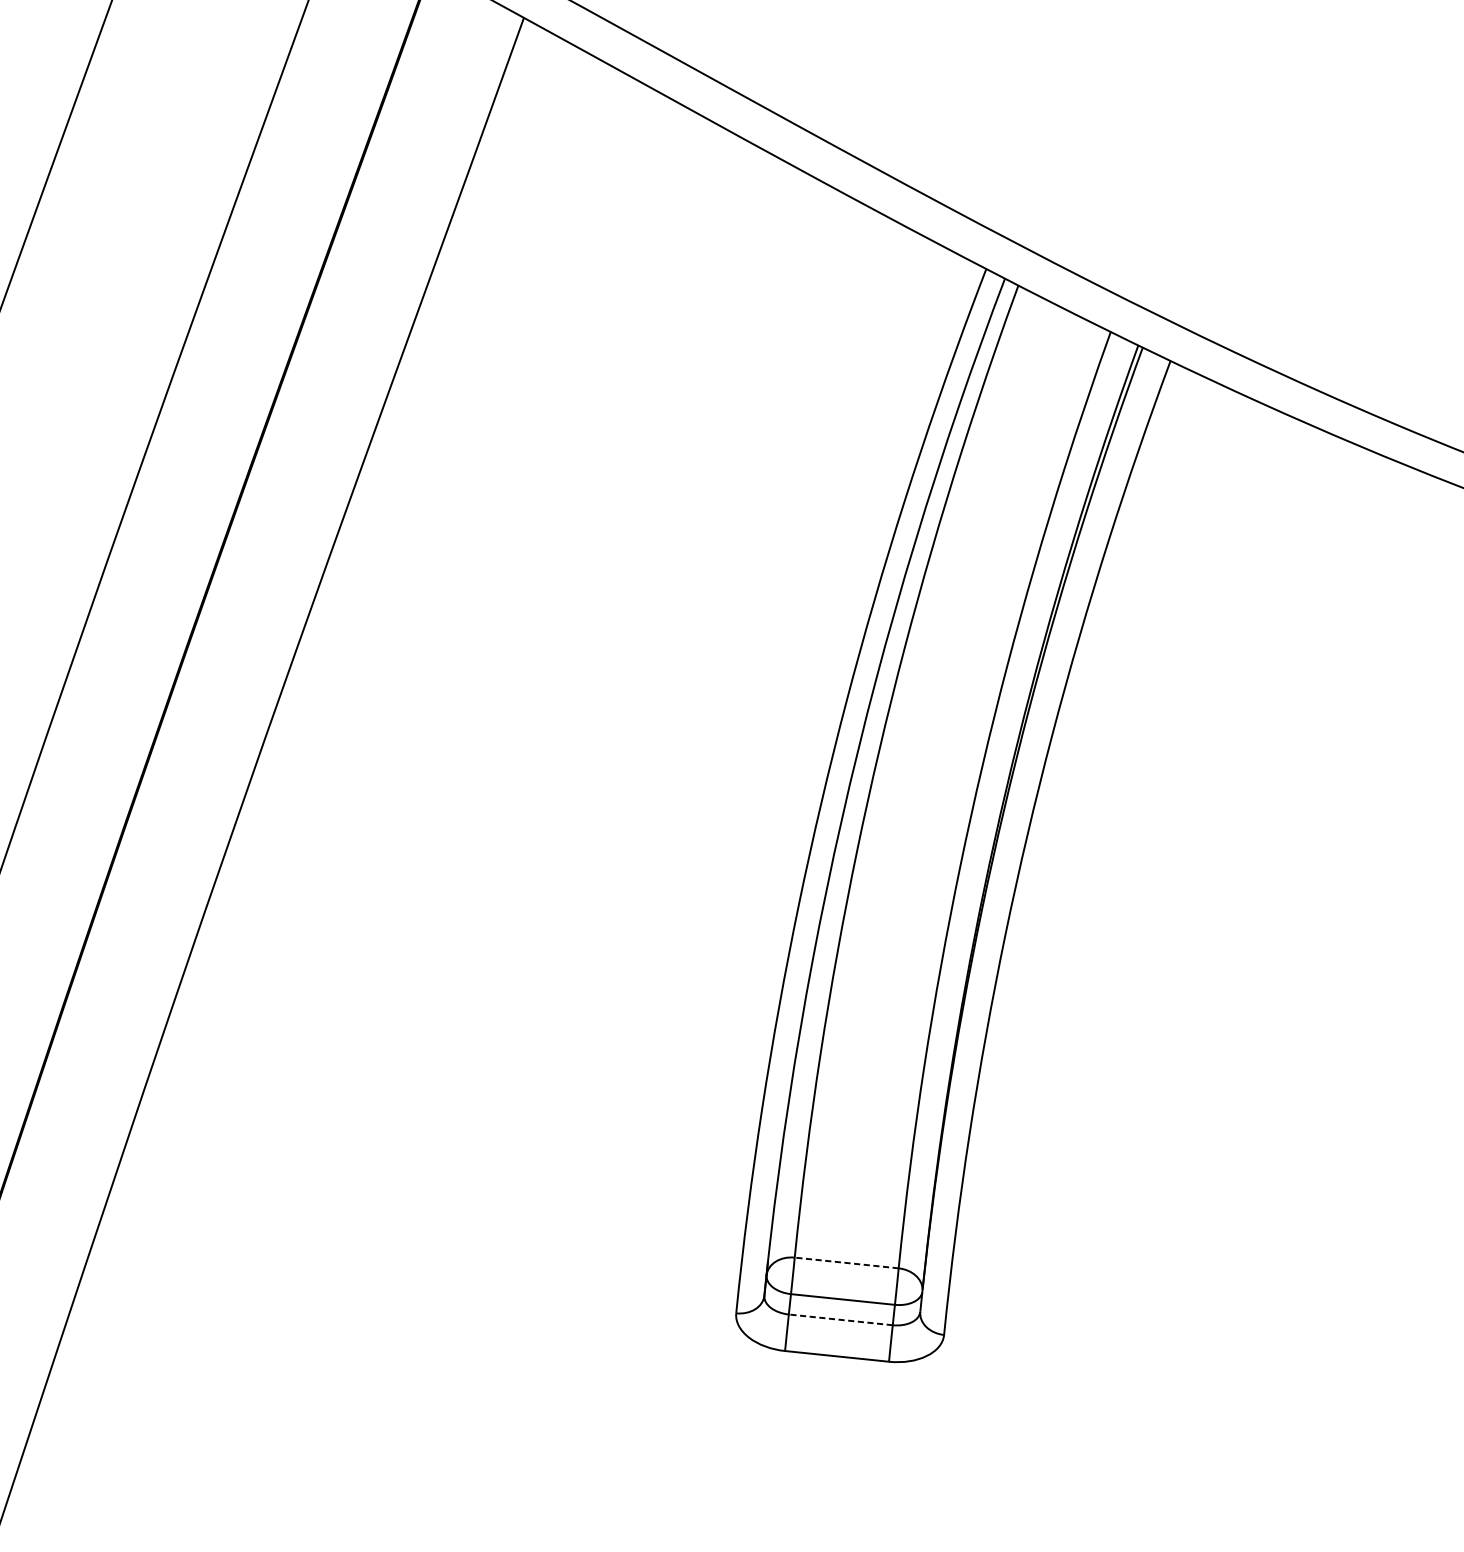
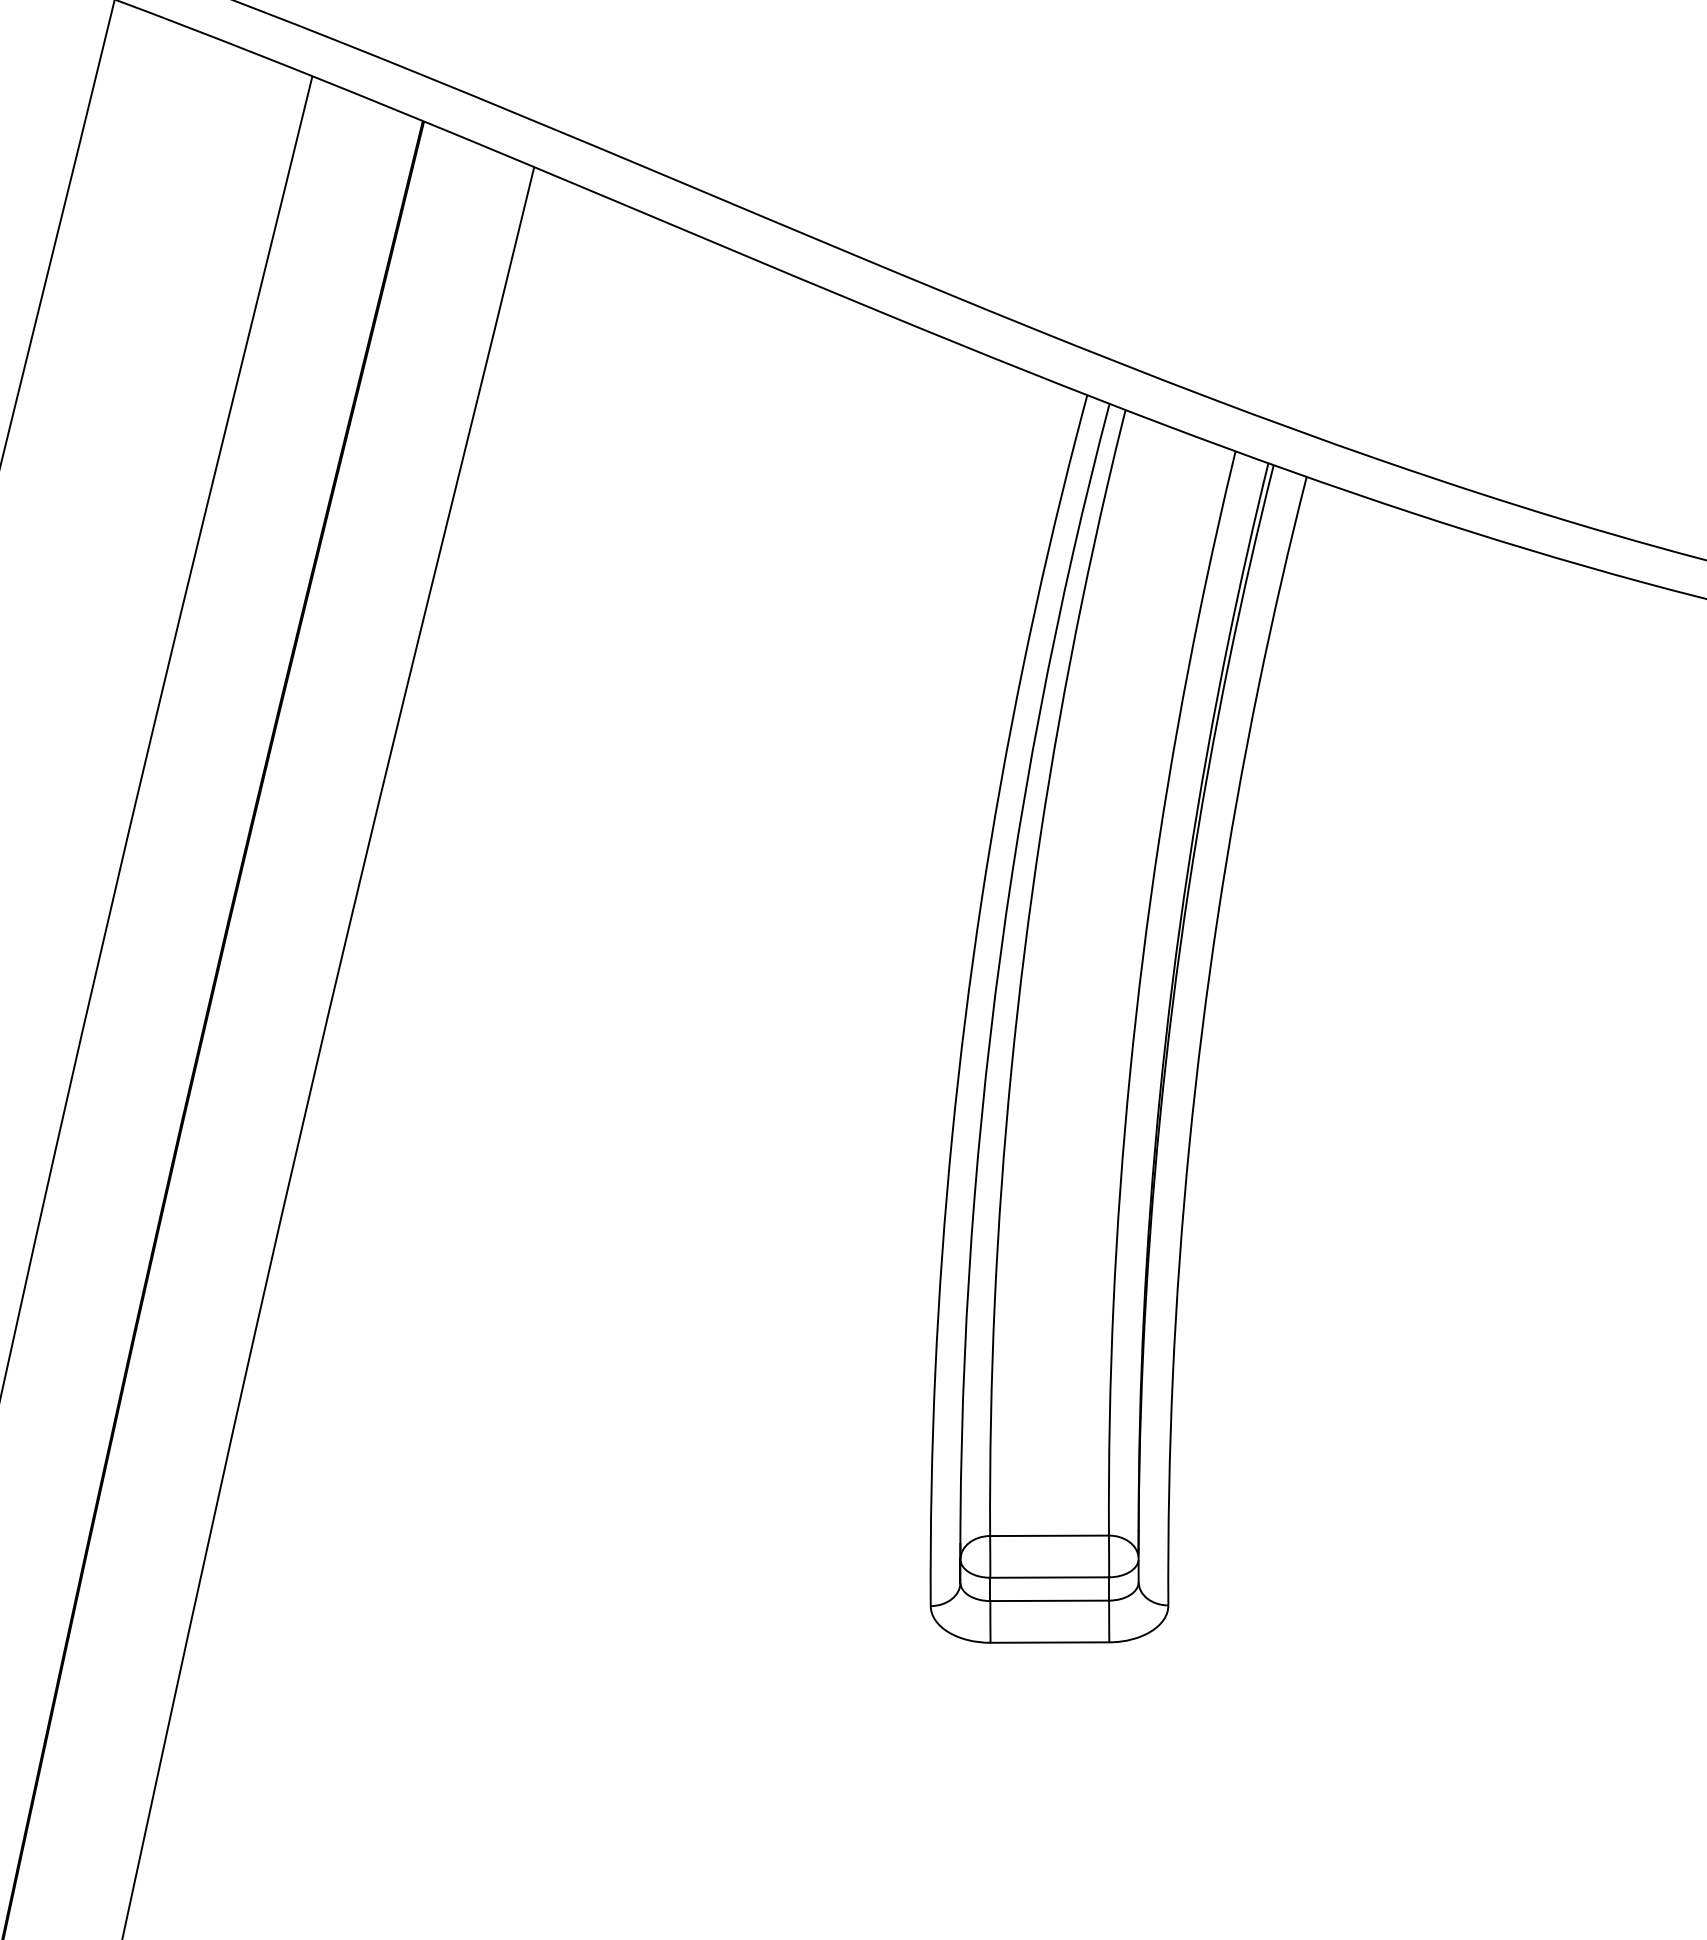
line: (846, 1262) -> (1049, 1535), dashed -> solid
line: (840, 1319) -> (1049, 1600), dashed -> solid

